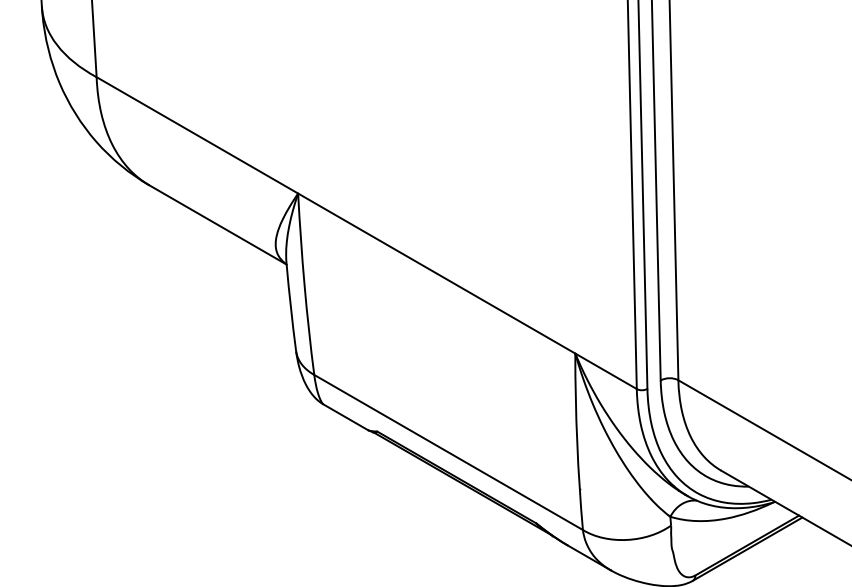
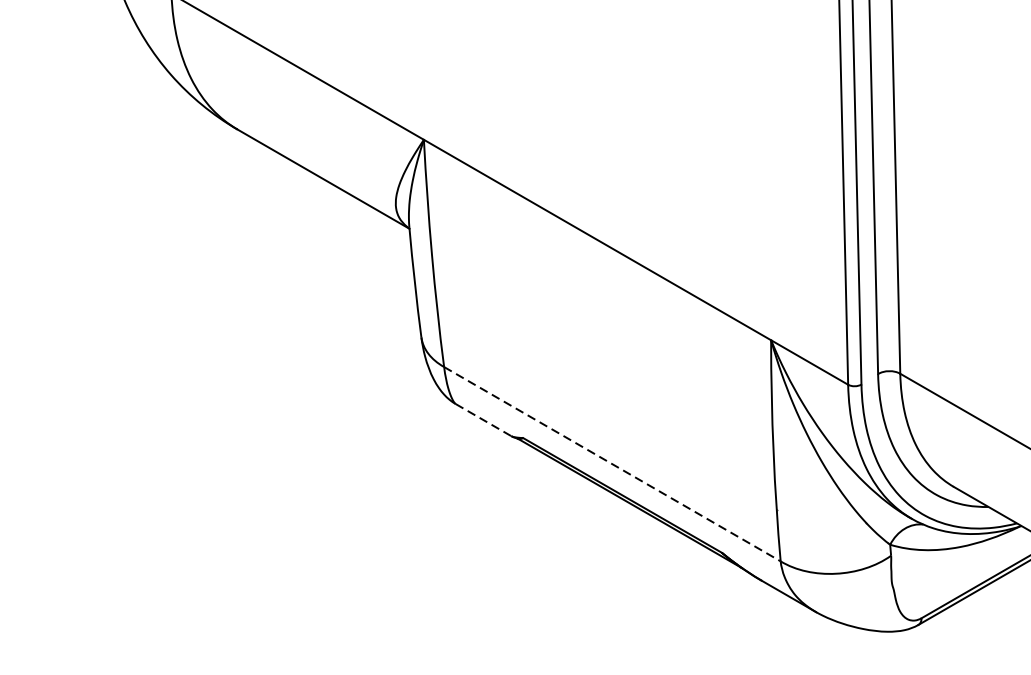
line: (345, 417) -> (483, 420), solid -> dashed
line: (449, 452) -> (613, 464), solid -> dashed

